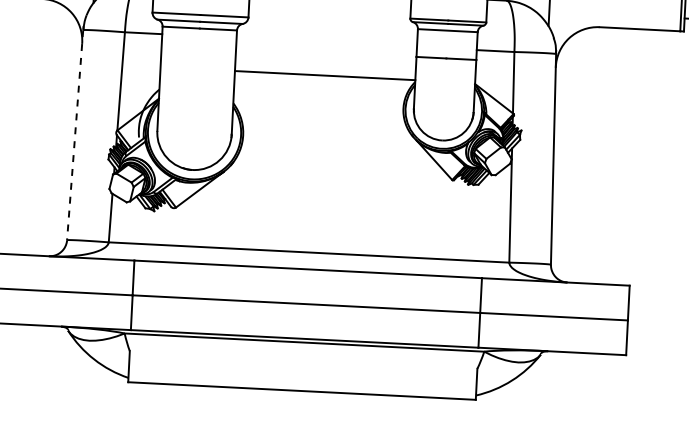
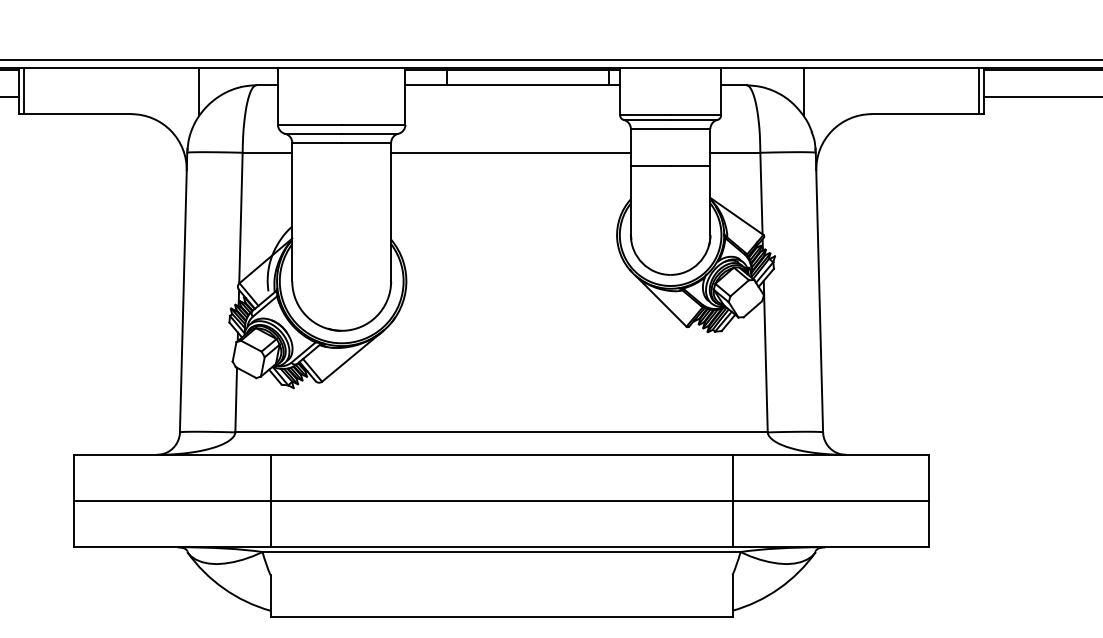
line: (324, 75) -> (510, 152), moved
line: (75, 135) -> (183, 292), dashed -> solid

